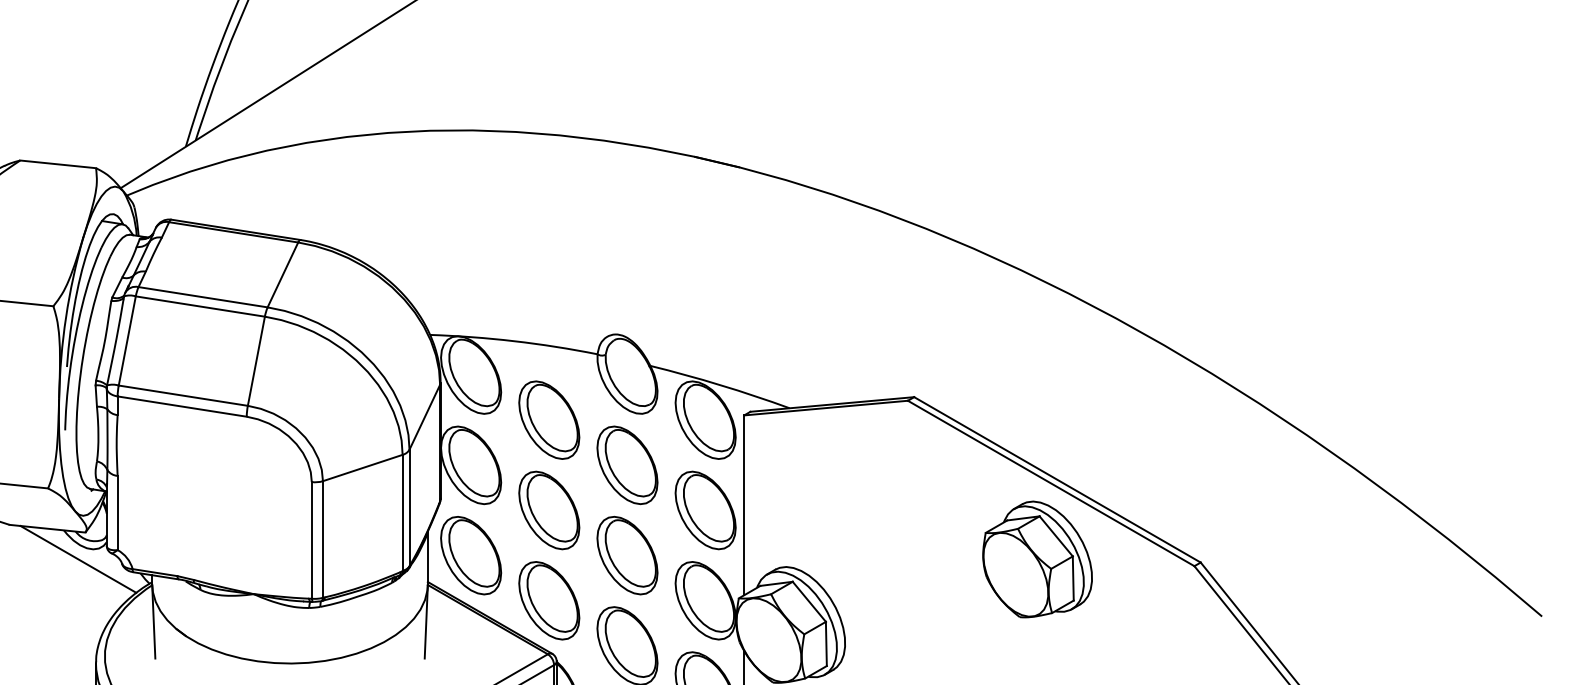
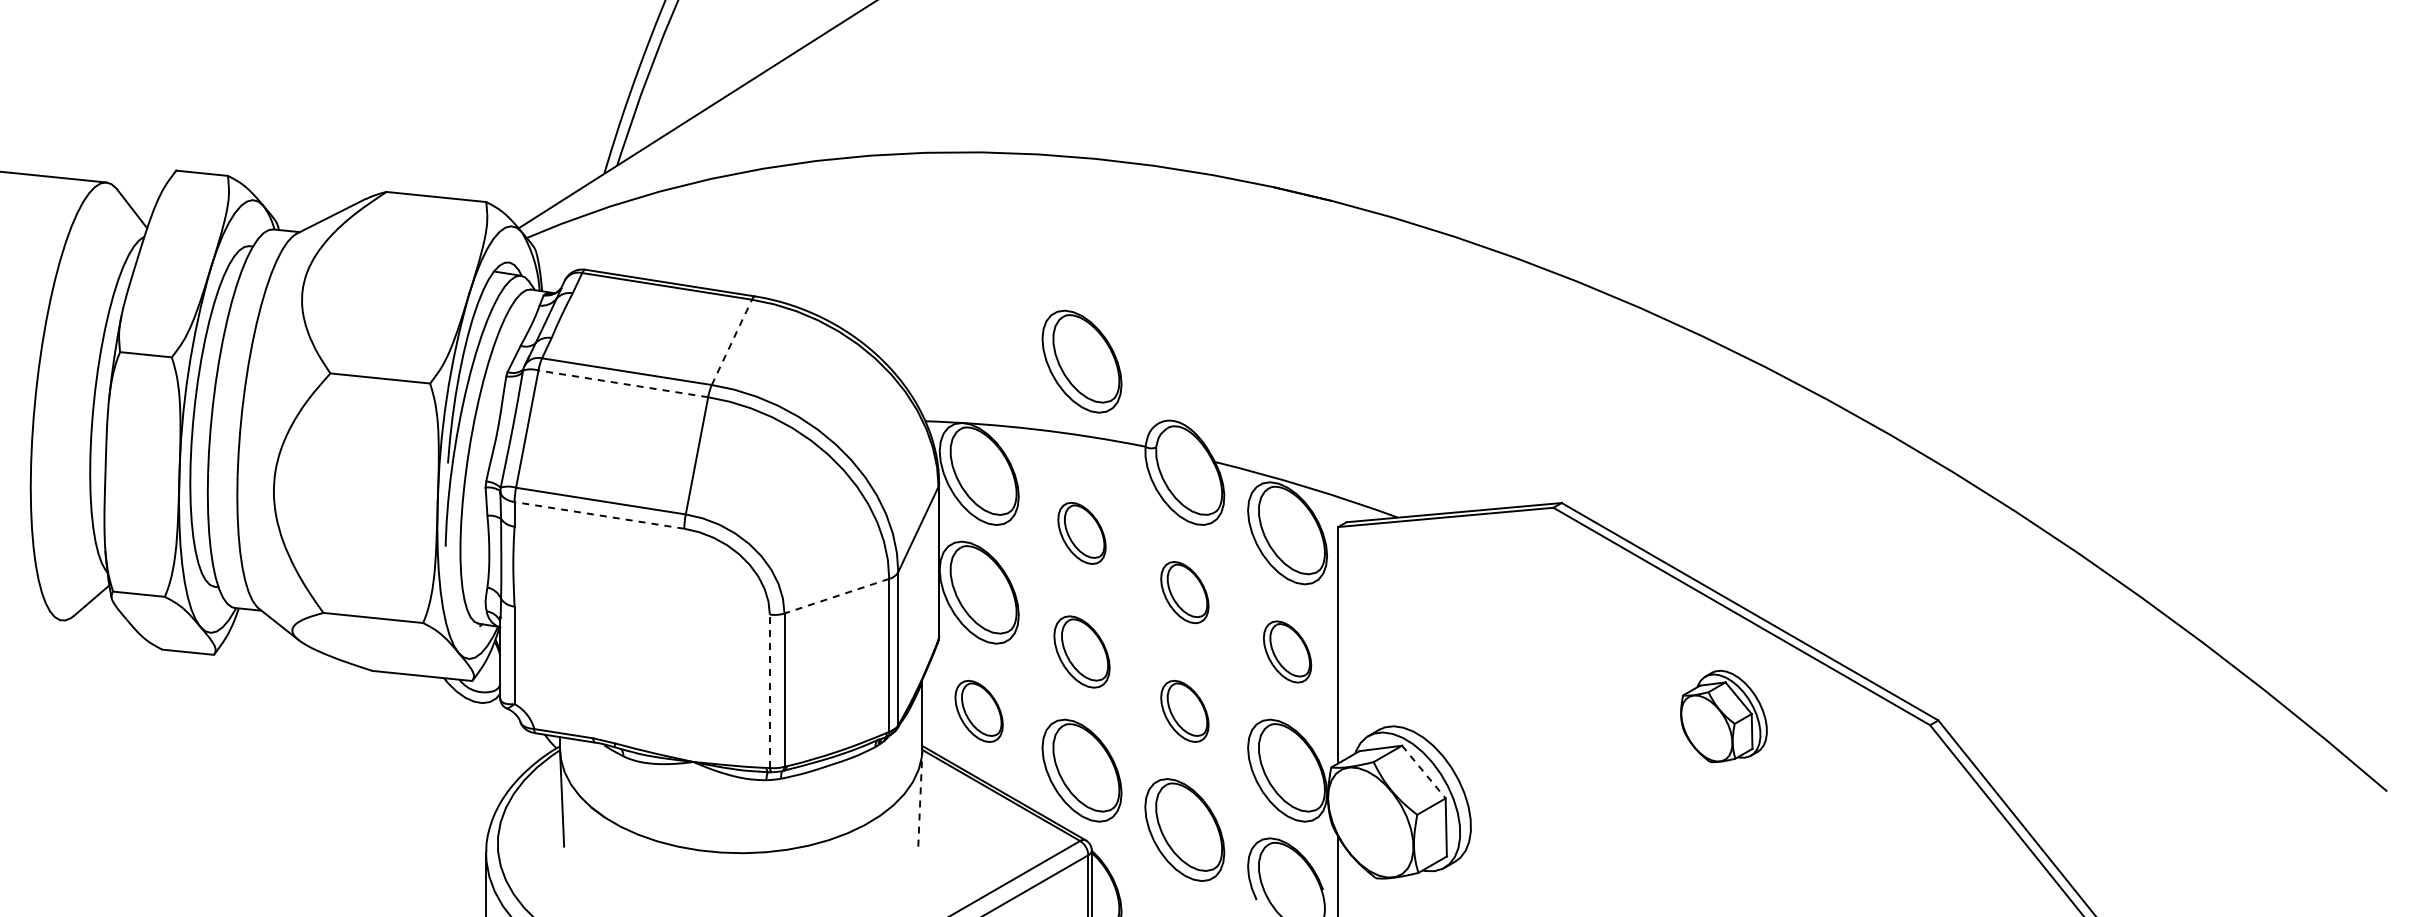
line: (283, 274) -> (732, 341), solid -> dashed
part: (548, 289) -> (1081, 361), added
line: (200, 306) -> (623, 383), solid -> dashed
line: (182, 406) -> (599, 515), solid -> dashed
part: (548, 420) -> (1081, 533), size x0.6
part: (627, 465) -> (1184, 592), size x0.6
line: (362, 468) -> (836, 596), solid -> dashed
part: (548, 510) -> (1081, 651), size x0.7
part: (705, 510) -> (1287, 651), size x0.6
line: (311, 540) -> (769, 691), solid -> dashed
part: (470, 555) -> (978, 711), size x0.6
part: (627, 555) -> (1184, 711), size x0.6
line: (78, 559) -> (462, 716), removed
part: (1037, 559) -> (1723, 716), size x0.6
line: (809, 602) -> (1424, 772), solid -> dashed
line: (426, 621) -> (920, 798), solid -> dashed

